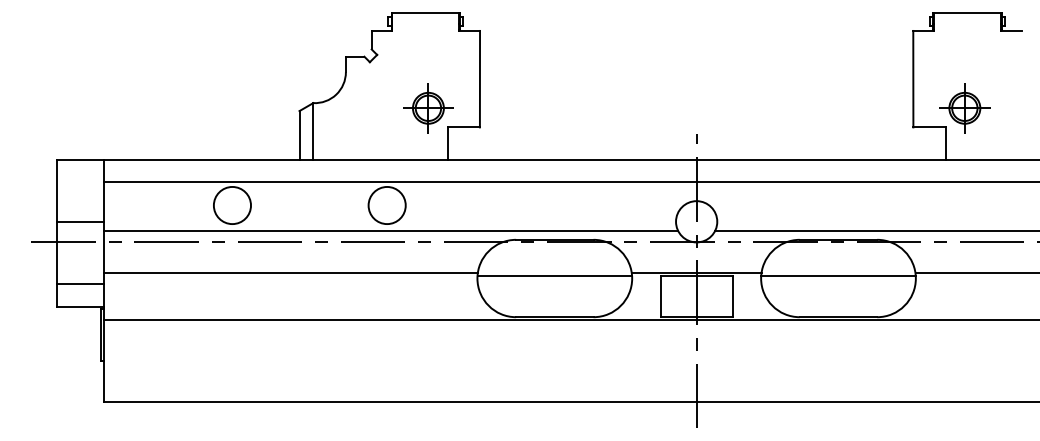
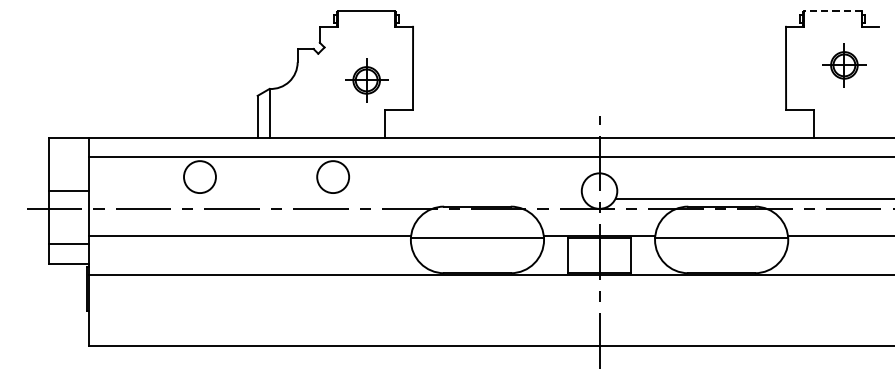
line: (967, 13) -> (832, 11), solid -> dashed
part: (428, 108) -> (366, 80), moved
part: (964, 108) -> (844, 65), moved
line: (391, 230) -> (336, 198), removed

